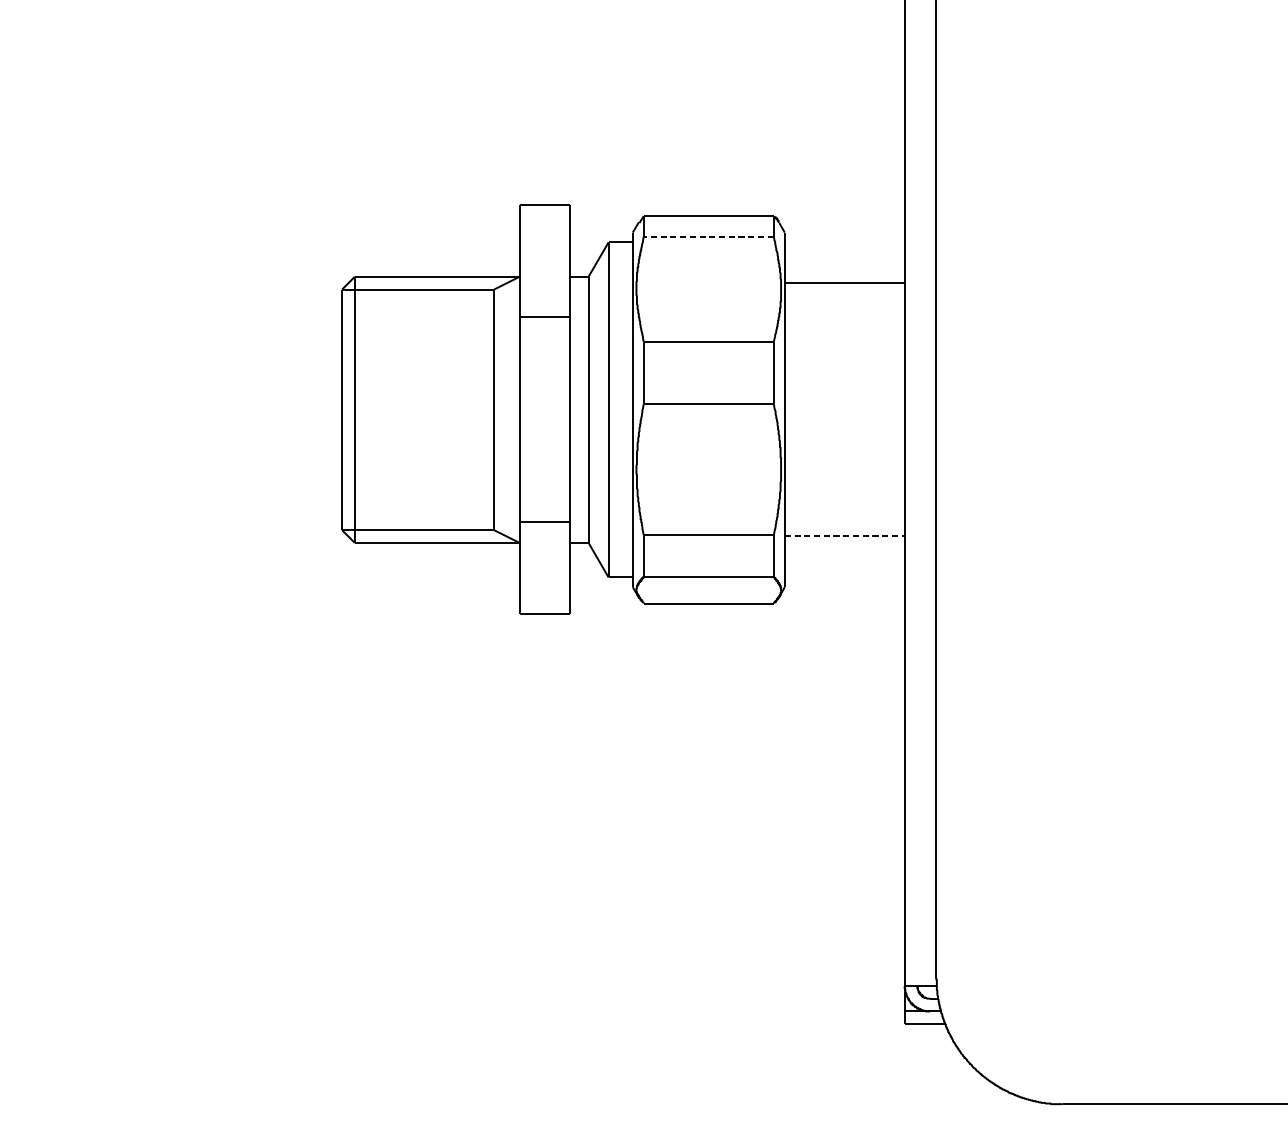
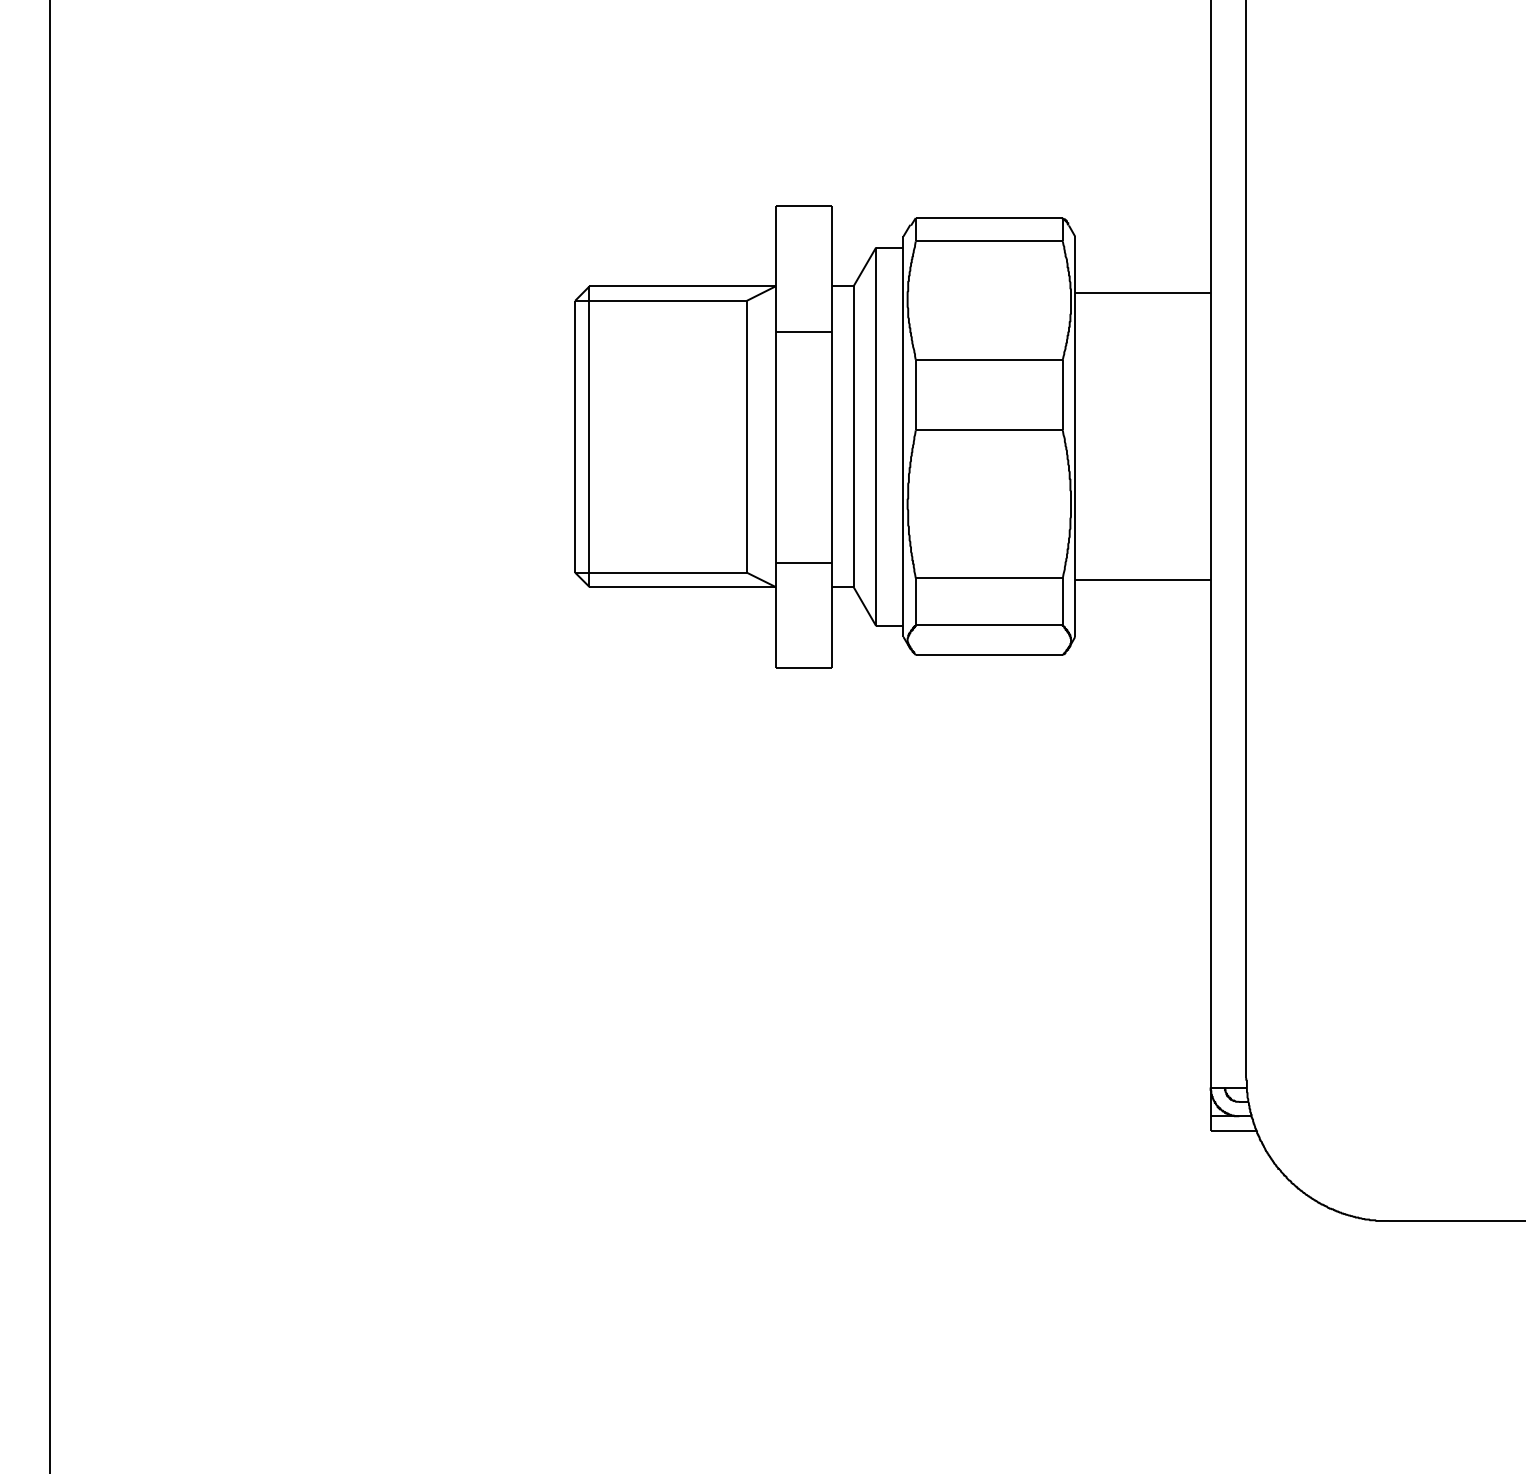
line: (708, 237) -> (989, 241), dashed -> solid
line: (844, 536) -> (1142, 579), dashed -> solid

